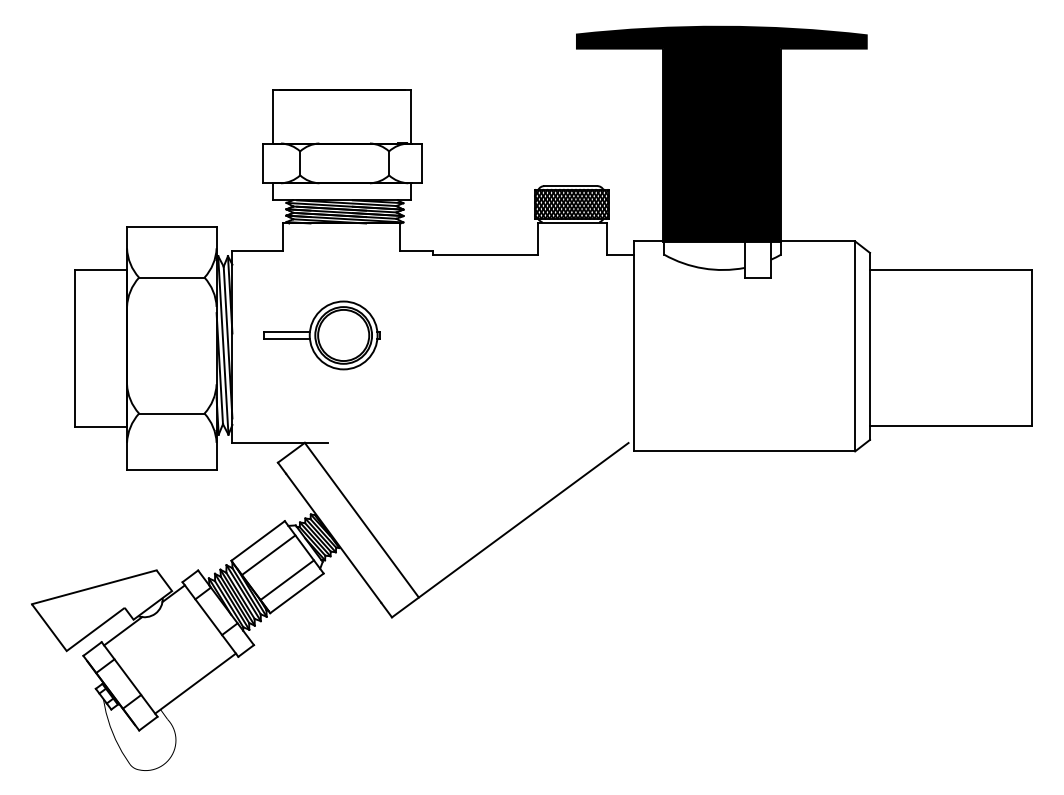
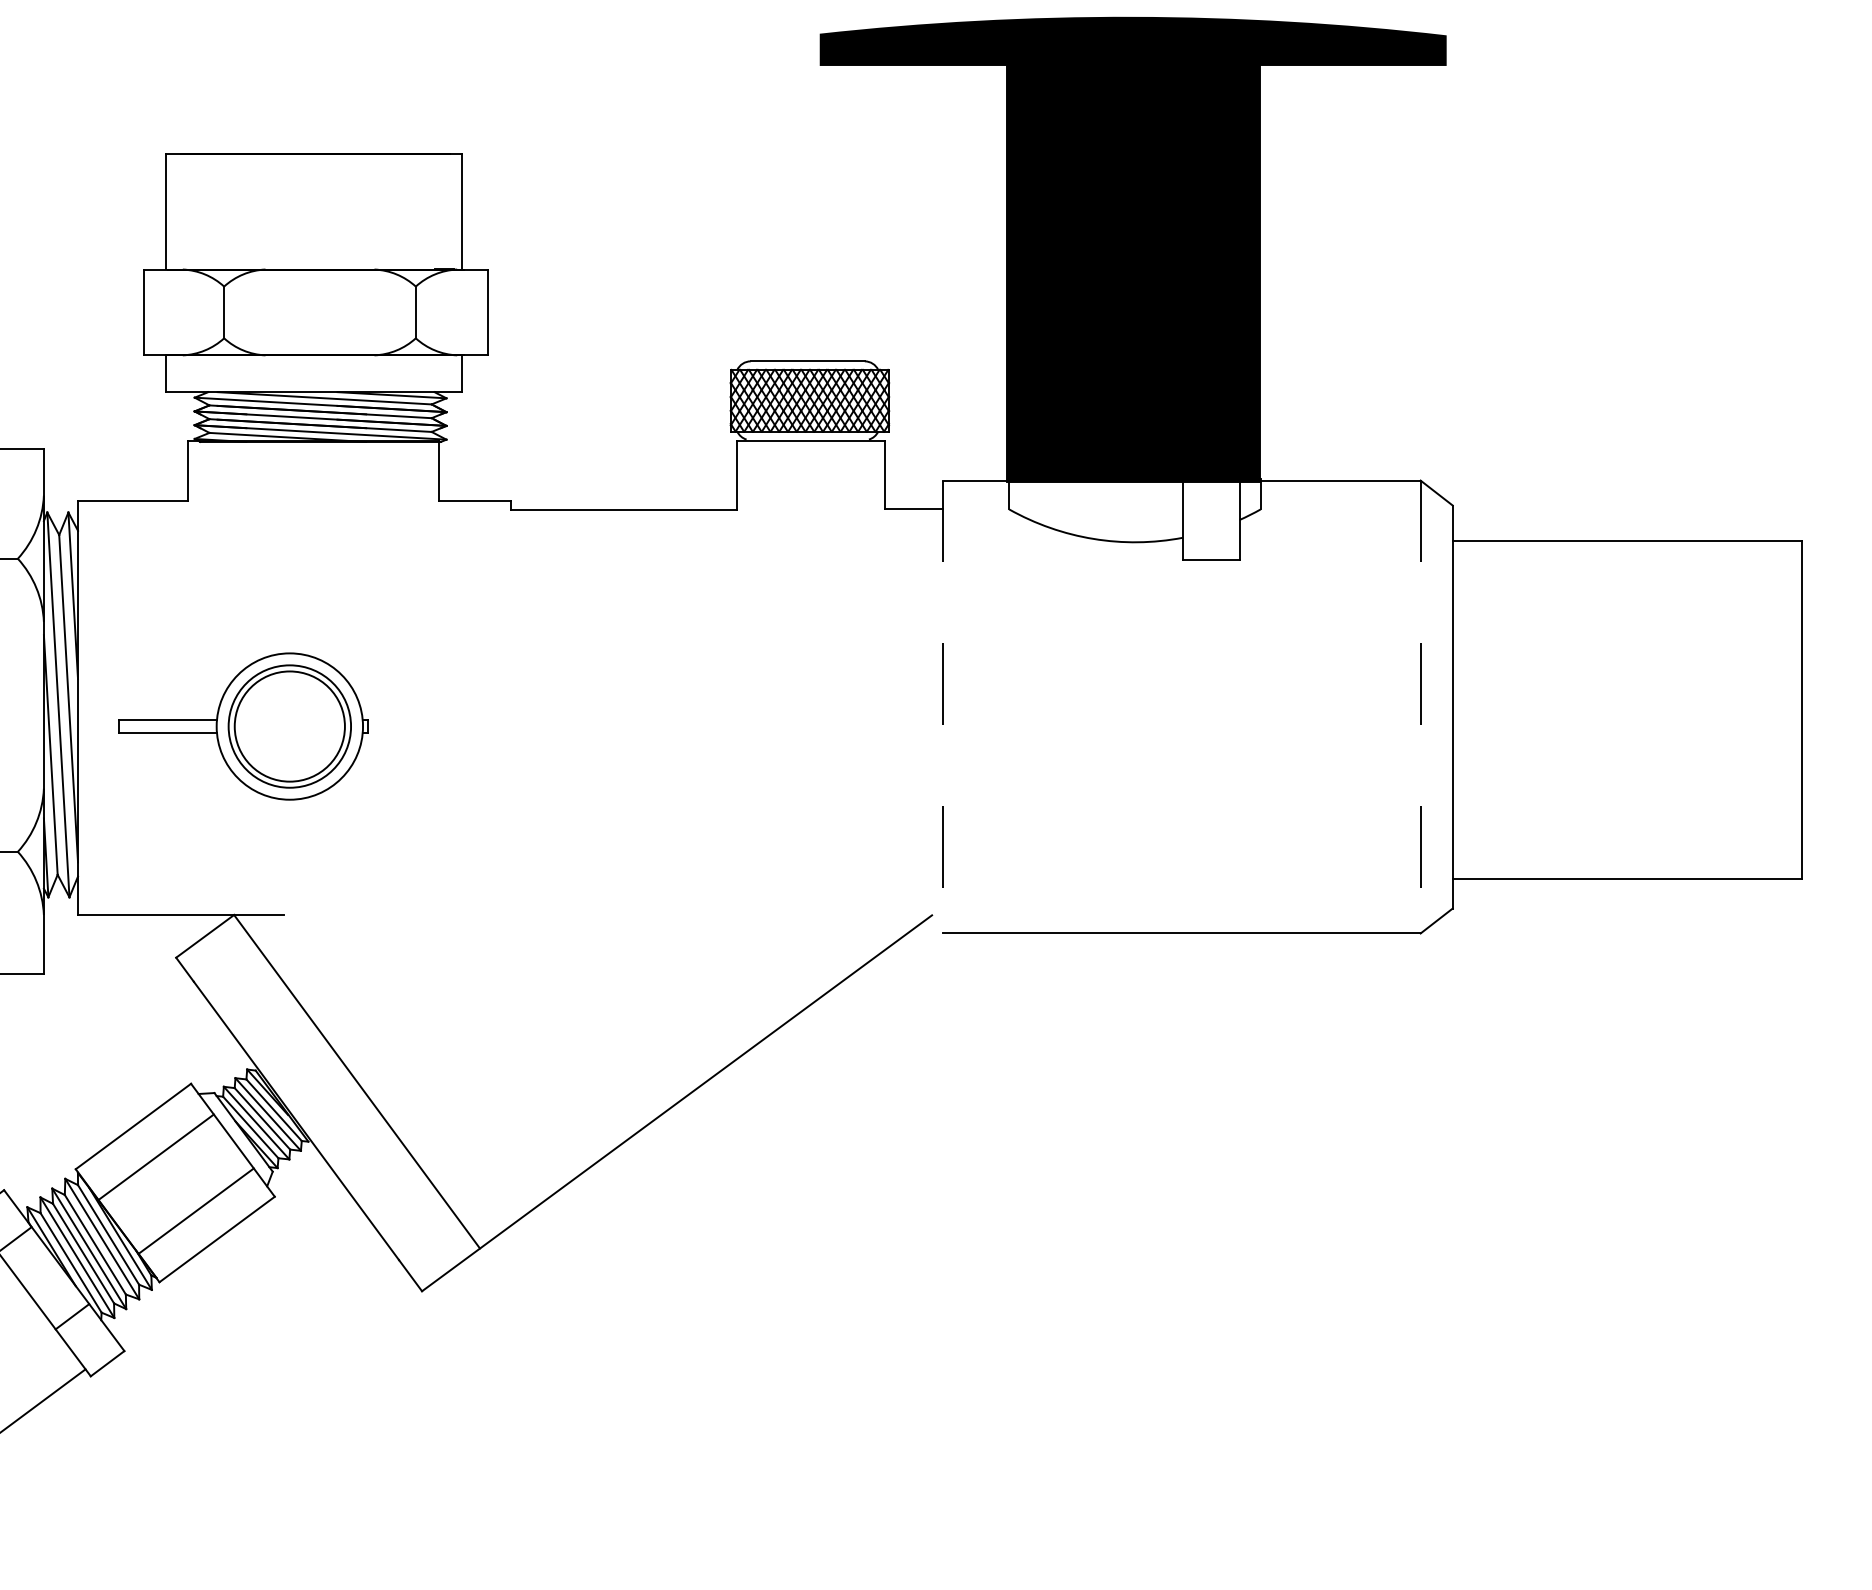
part: (321, 335) -> (242, 726), moved
line: (633, 346) -> (942, 707), solid -> dashed
line: (855, 346) -> (1421, 707), solid -> dashed

